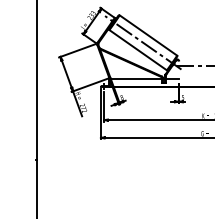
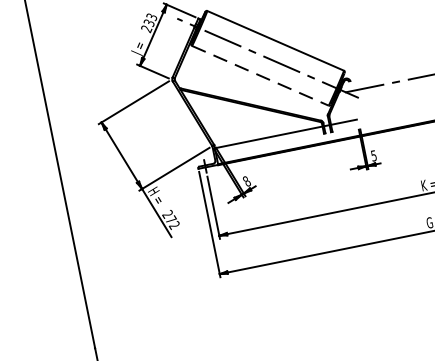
line: (138, 50) -> (261, 76), solid -> dashed

